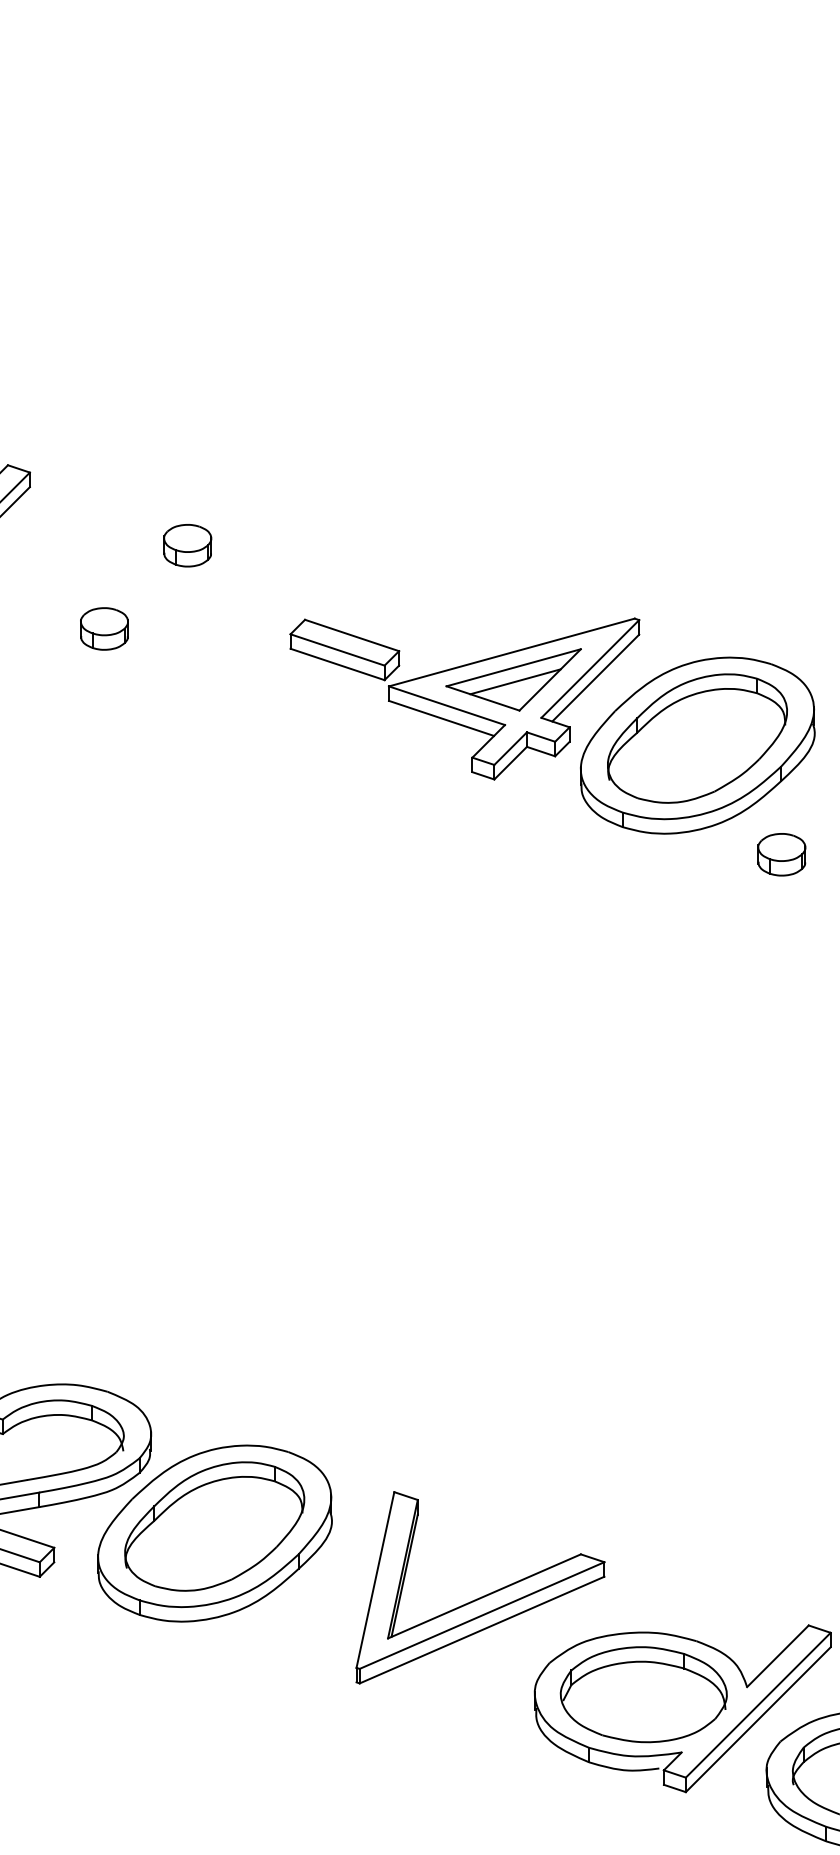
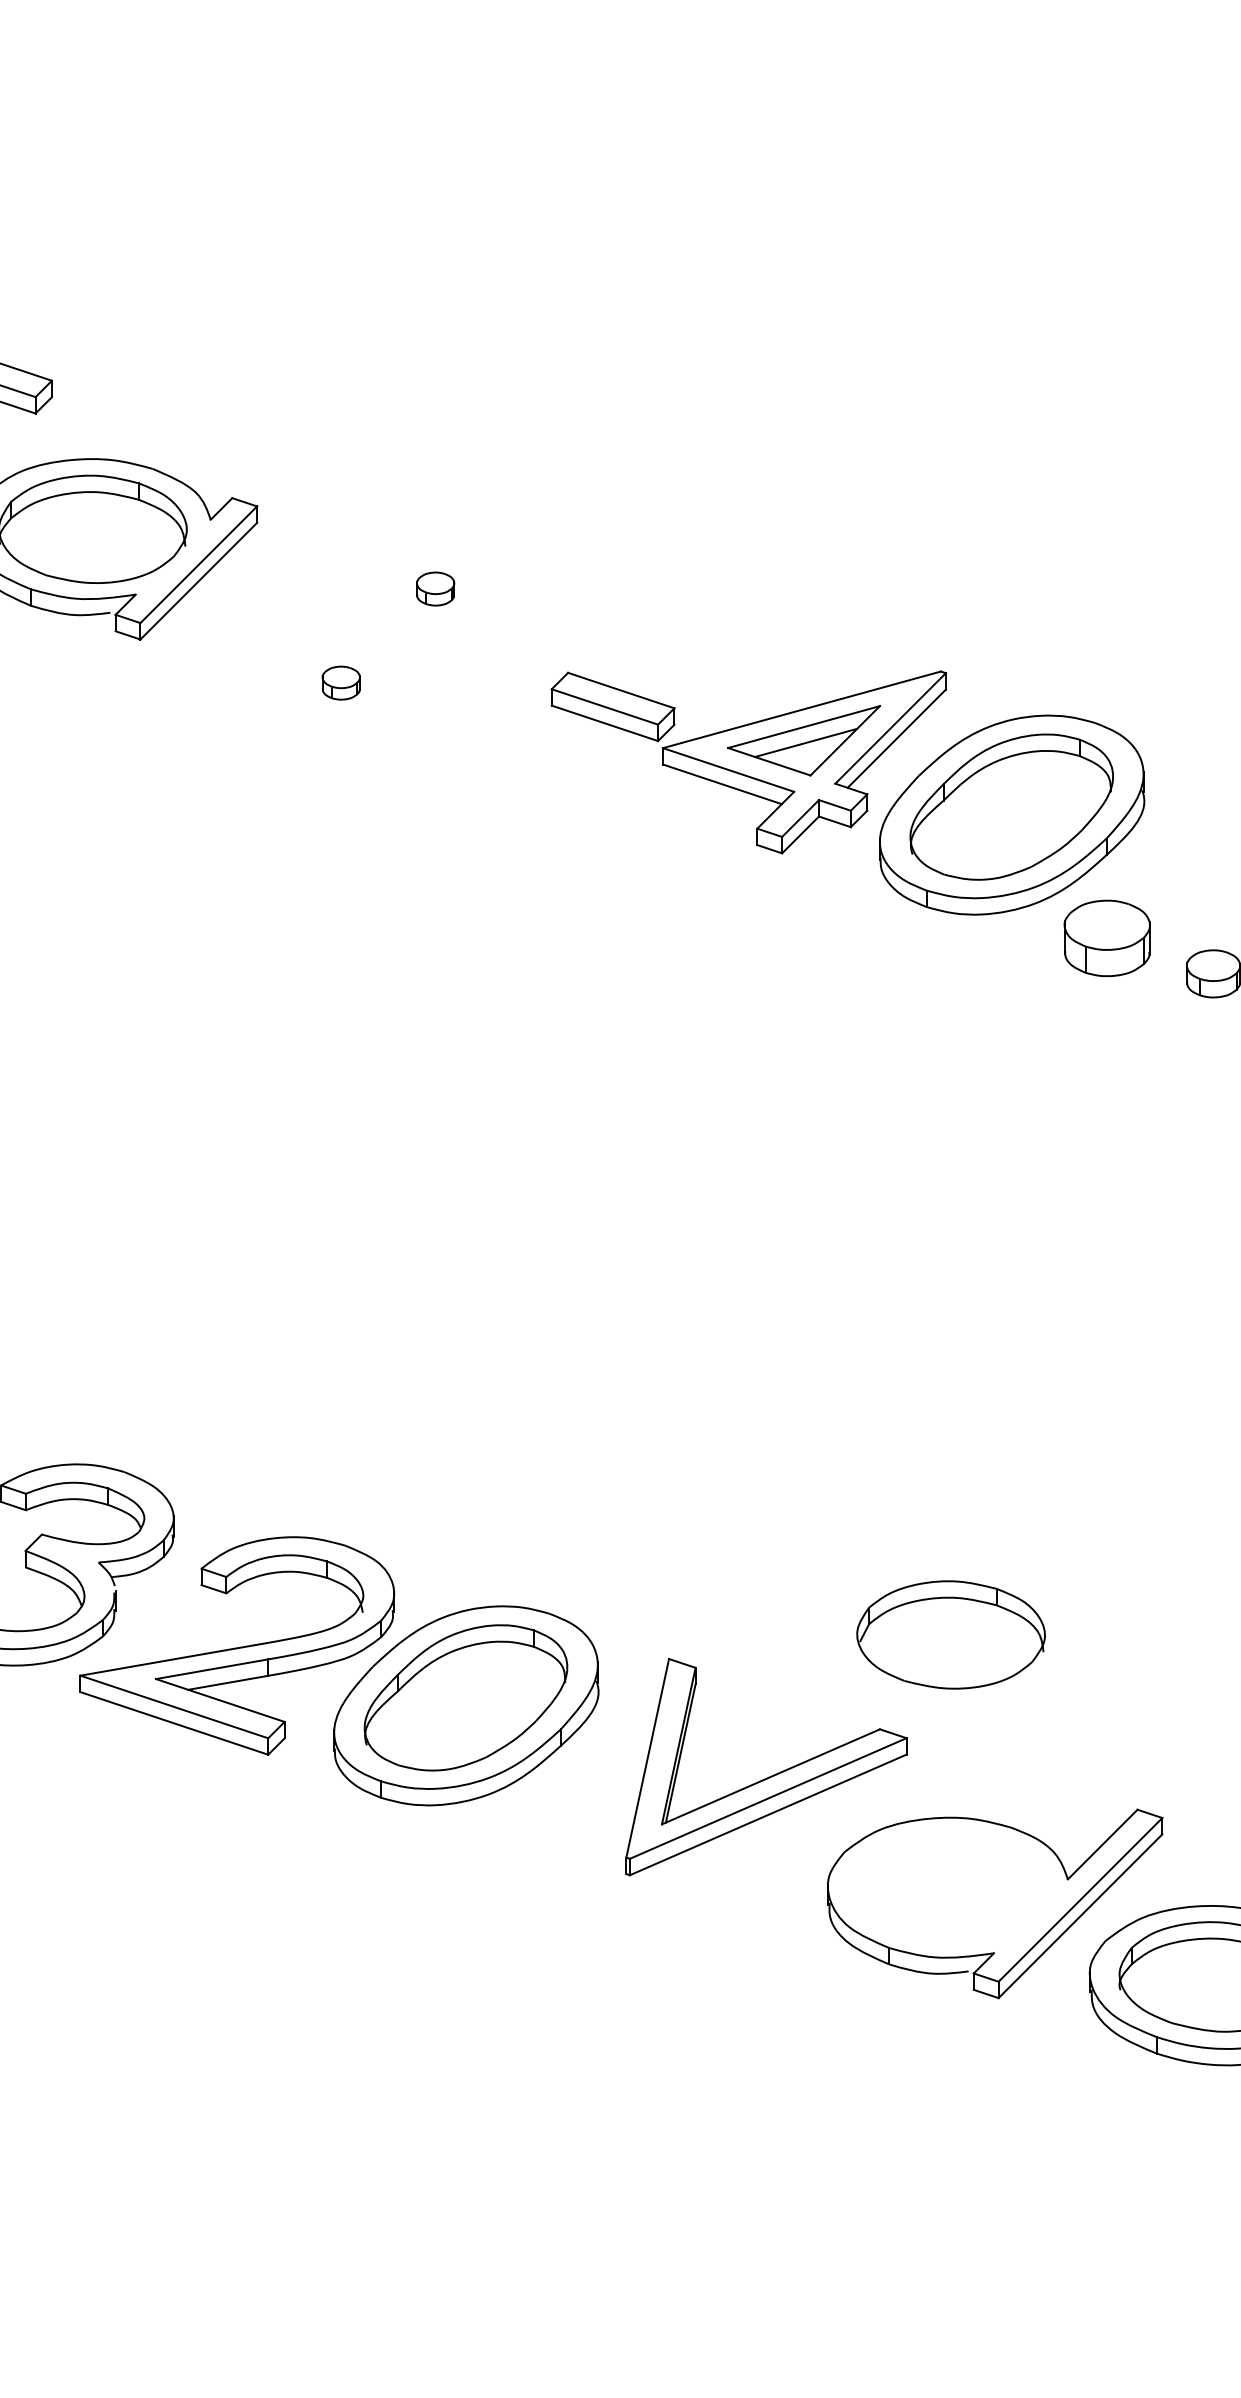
part: (187, 545) -> (435, 588), size x0.7
part: (103, 628) -> (340, 682), size x0.7
part: (781, 854) -> (1106, 938), size x1.6
part: (643, 1694) -> (950, 1634), moved

